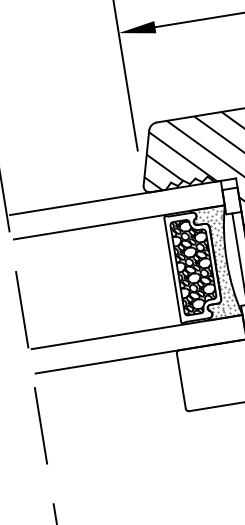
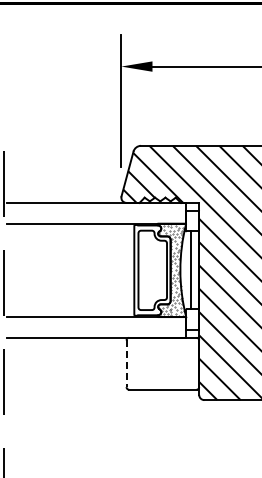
hatch: (194, 266) -> (152, 270), removed
line: (181, 382) -> (126, 364), solid -> dashed

